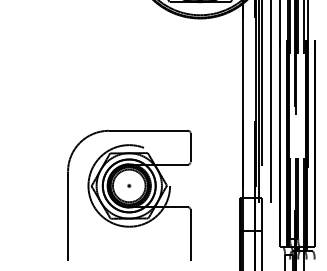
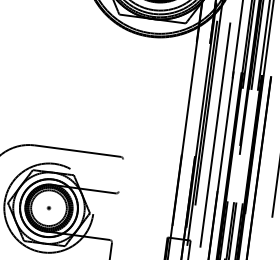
line: (190, 147) -> (120, 175), removed

